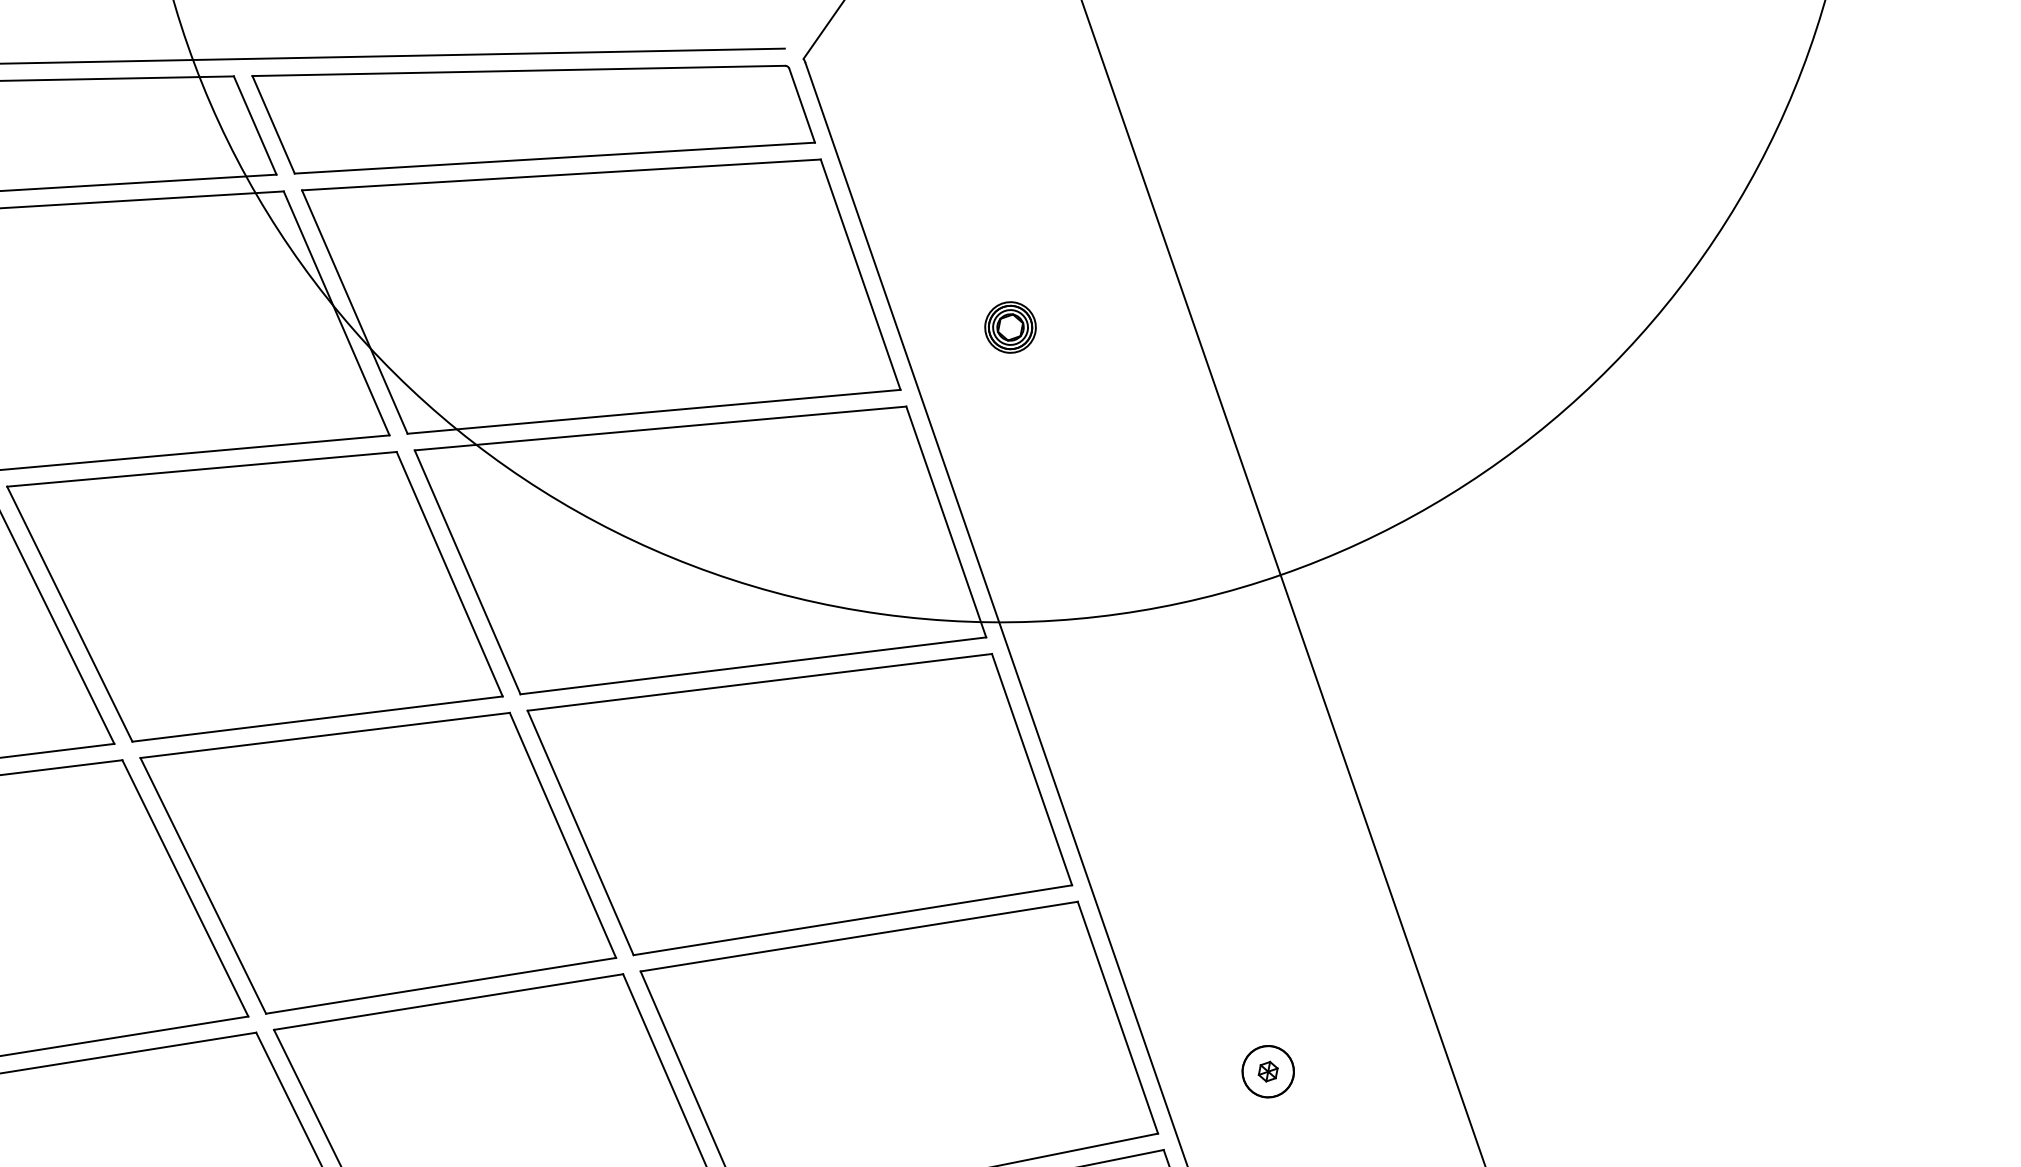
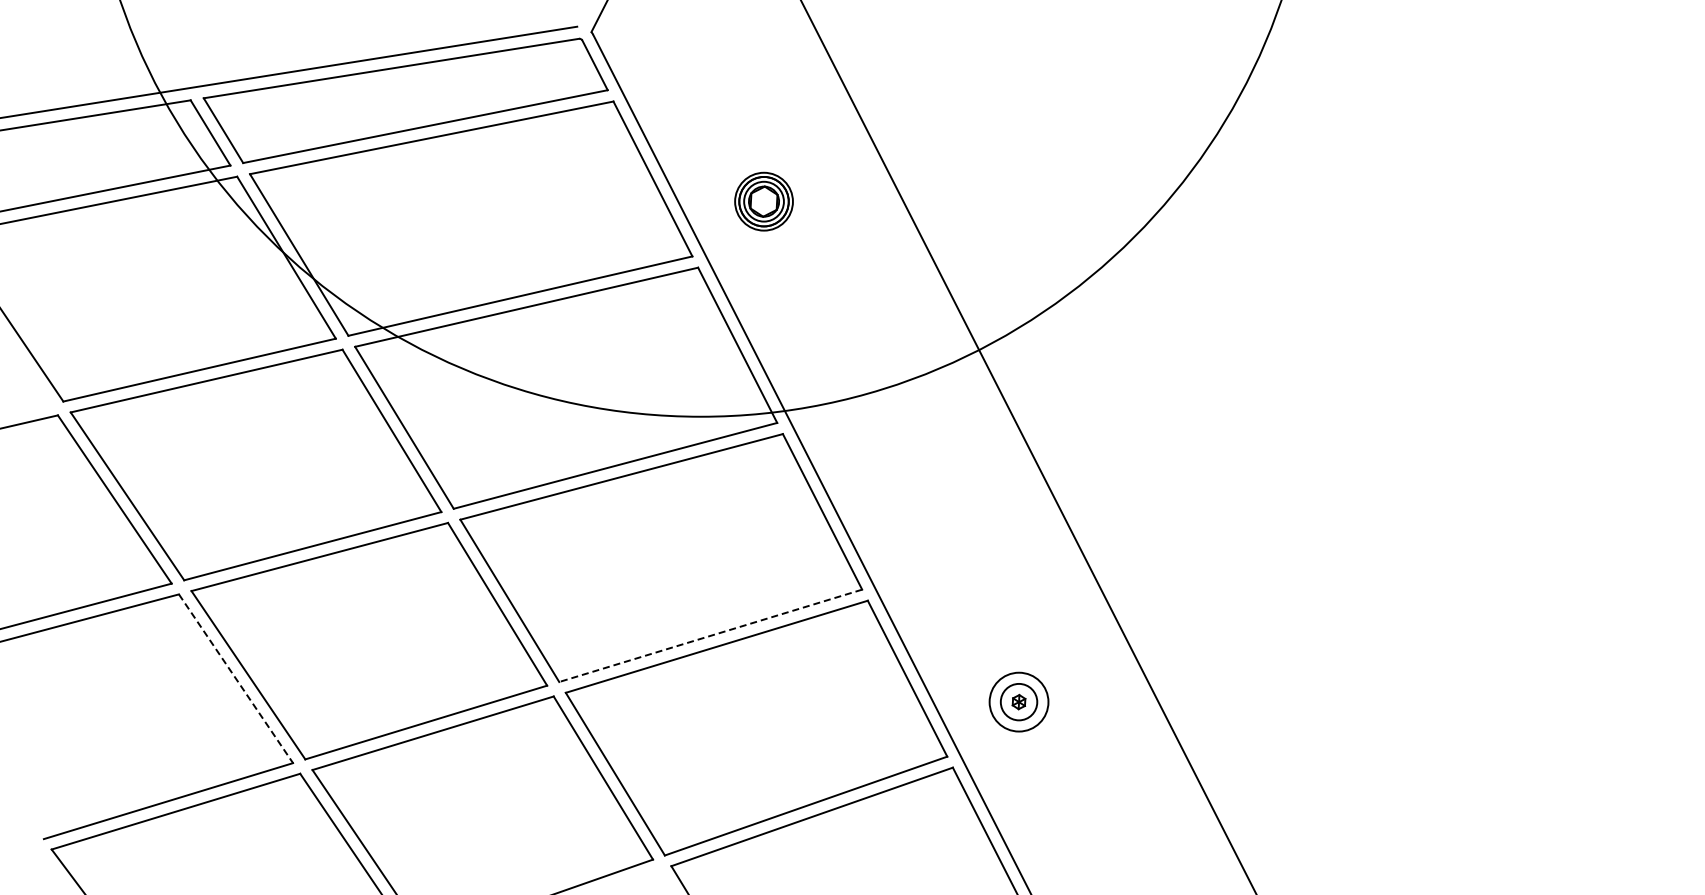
part: (1009, 327) -> (763, 201), size x1.6
line: (186, 888) -> (236, 678), solid -> dashed
line: (852, 919) -> (710, 635), solid -> dashed
circle: (1267, 1070) -> (1018, 701), size x1.6

